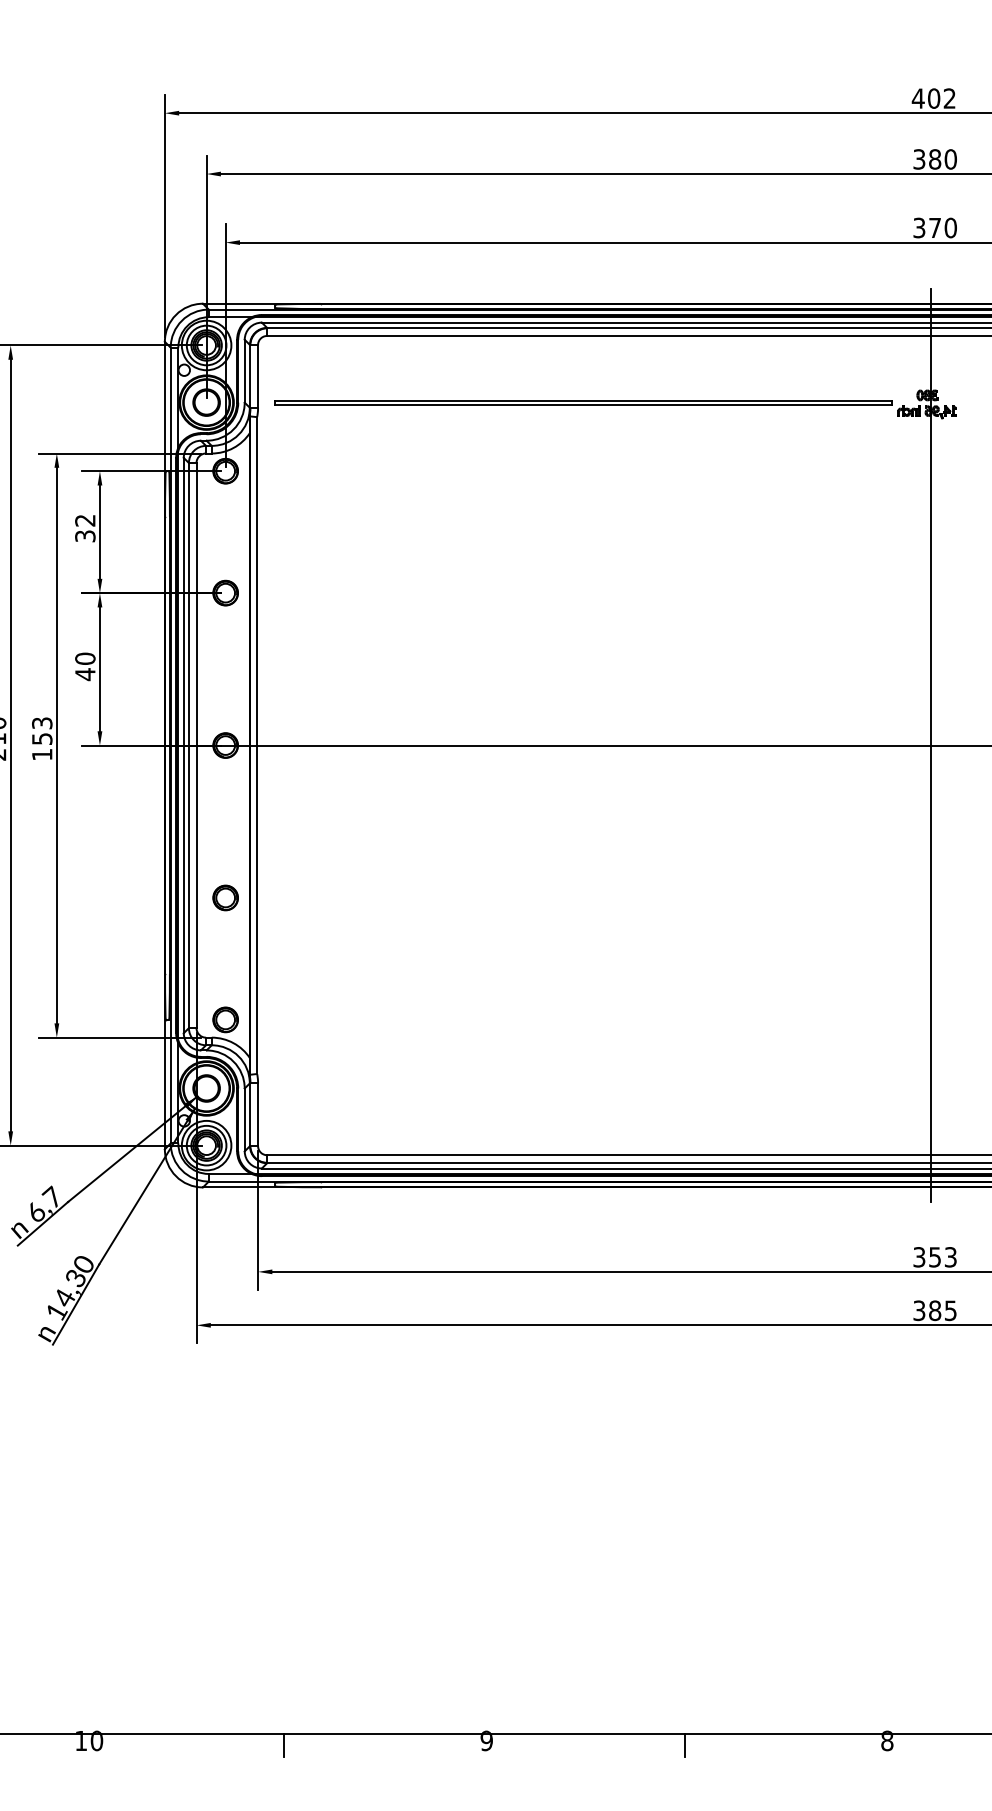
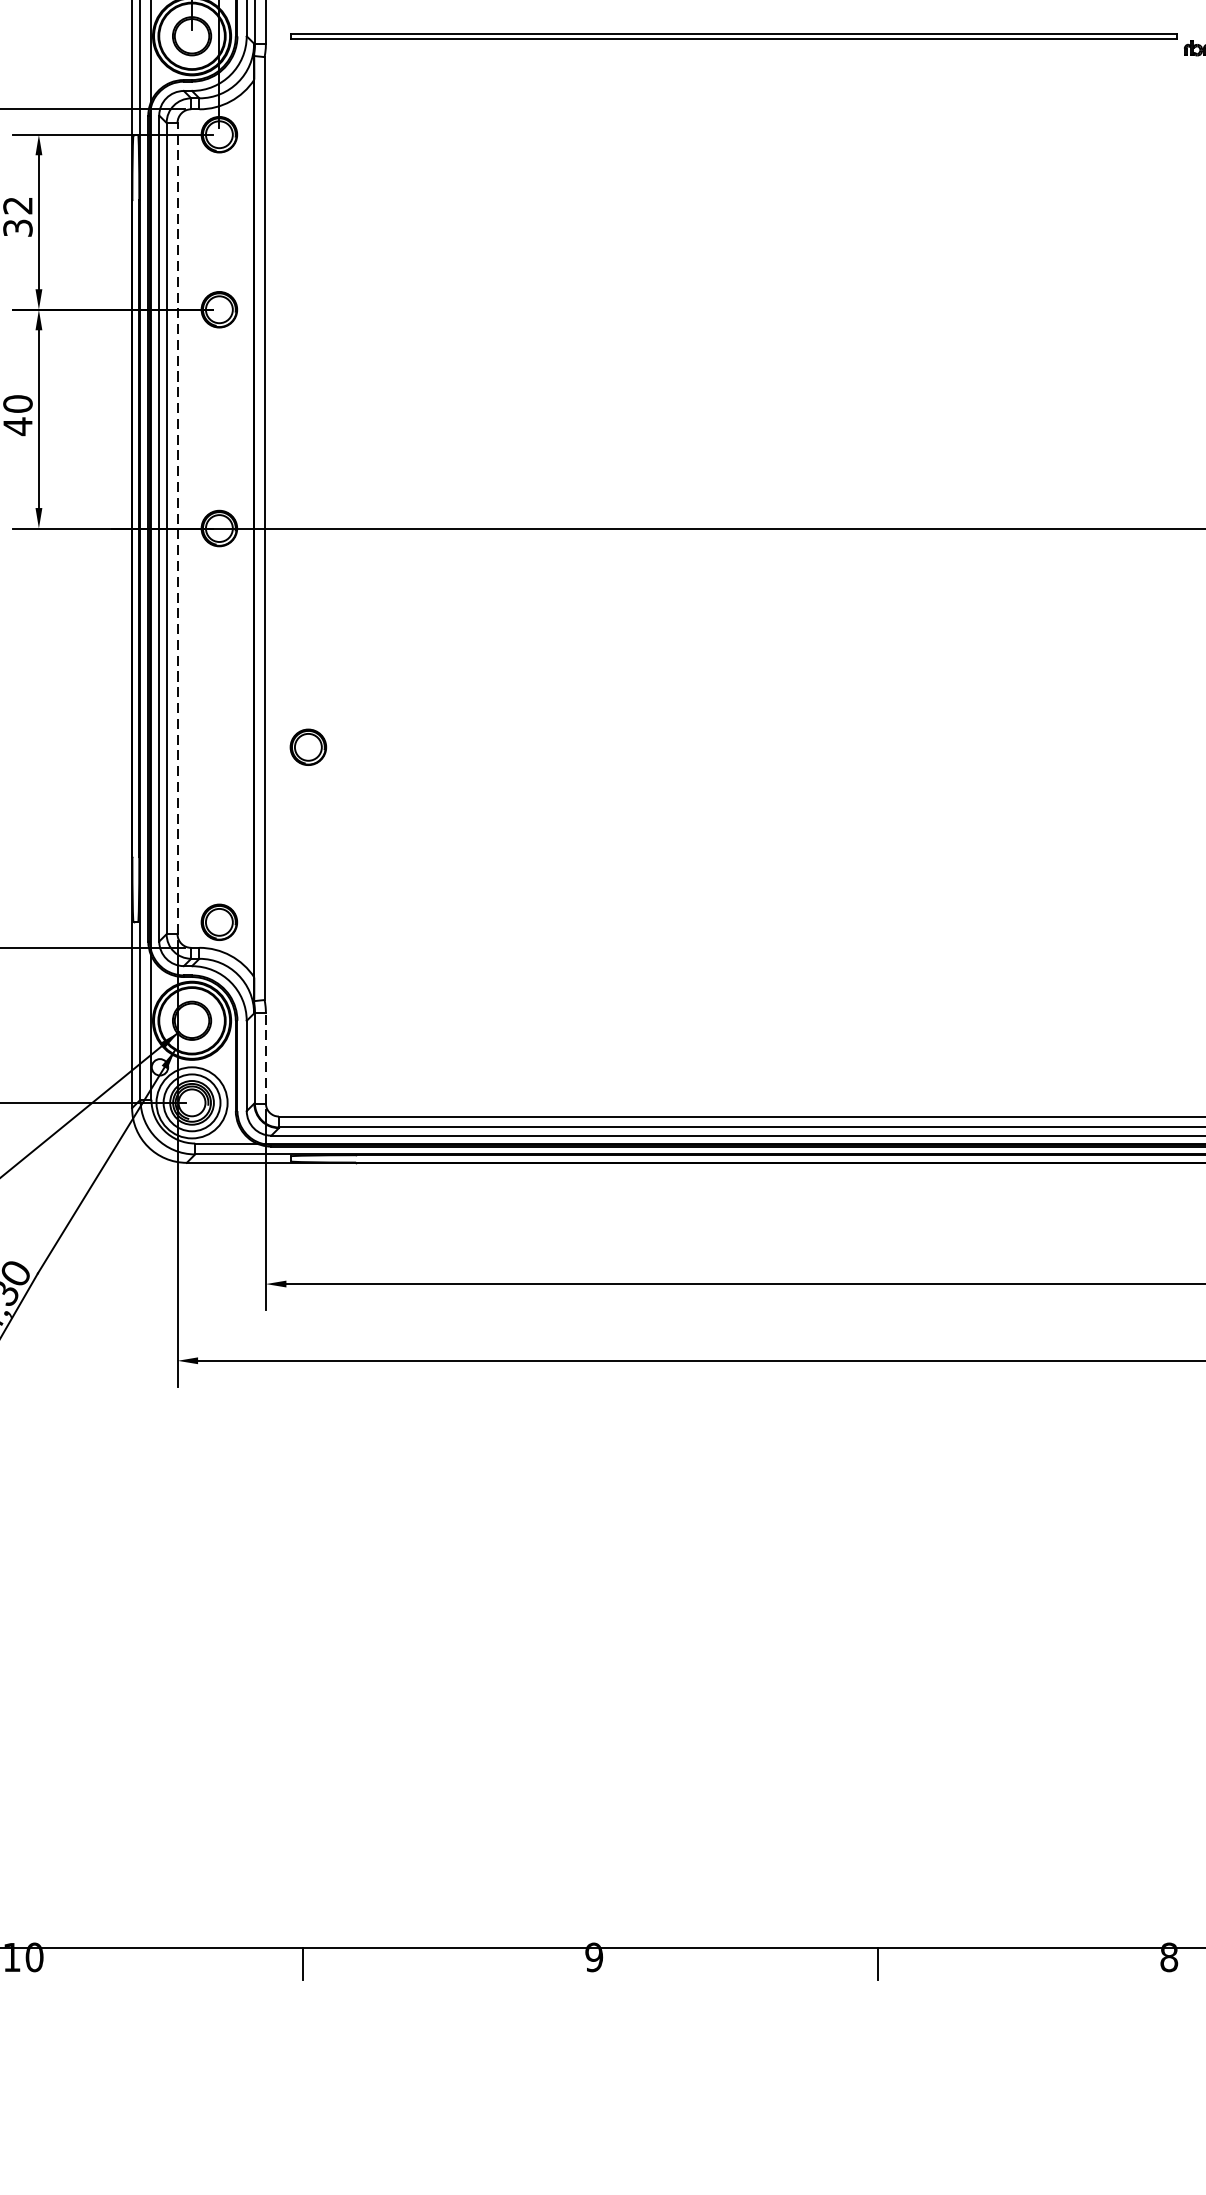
line: (196, 745) -> (177, 528), solid -> dashed
part: (225, 897) -> (308, 746), moved
line: (258, 1114) -> (266, 1058), solid -> dashed

